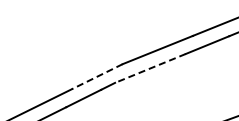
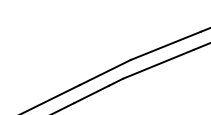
line: (150, 68) -> (158, 64), dashed -> solid
line: (96, 76) -> (104, 72), dashed -> solid

